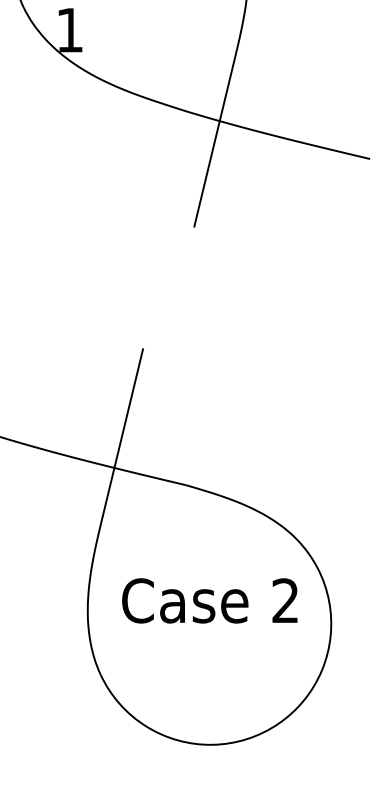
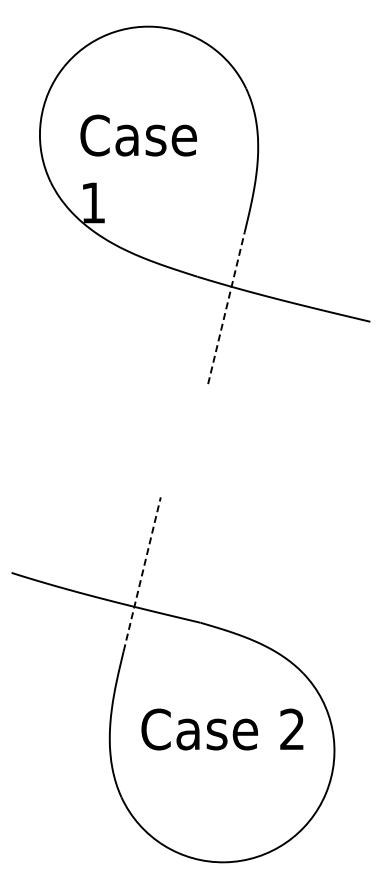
line: (214, 144) -> (226, 308), solid -> dashed
line: (123, 431) -> (142, 573), solid -> dashed

